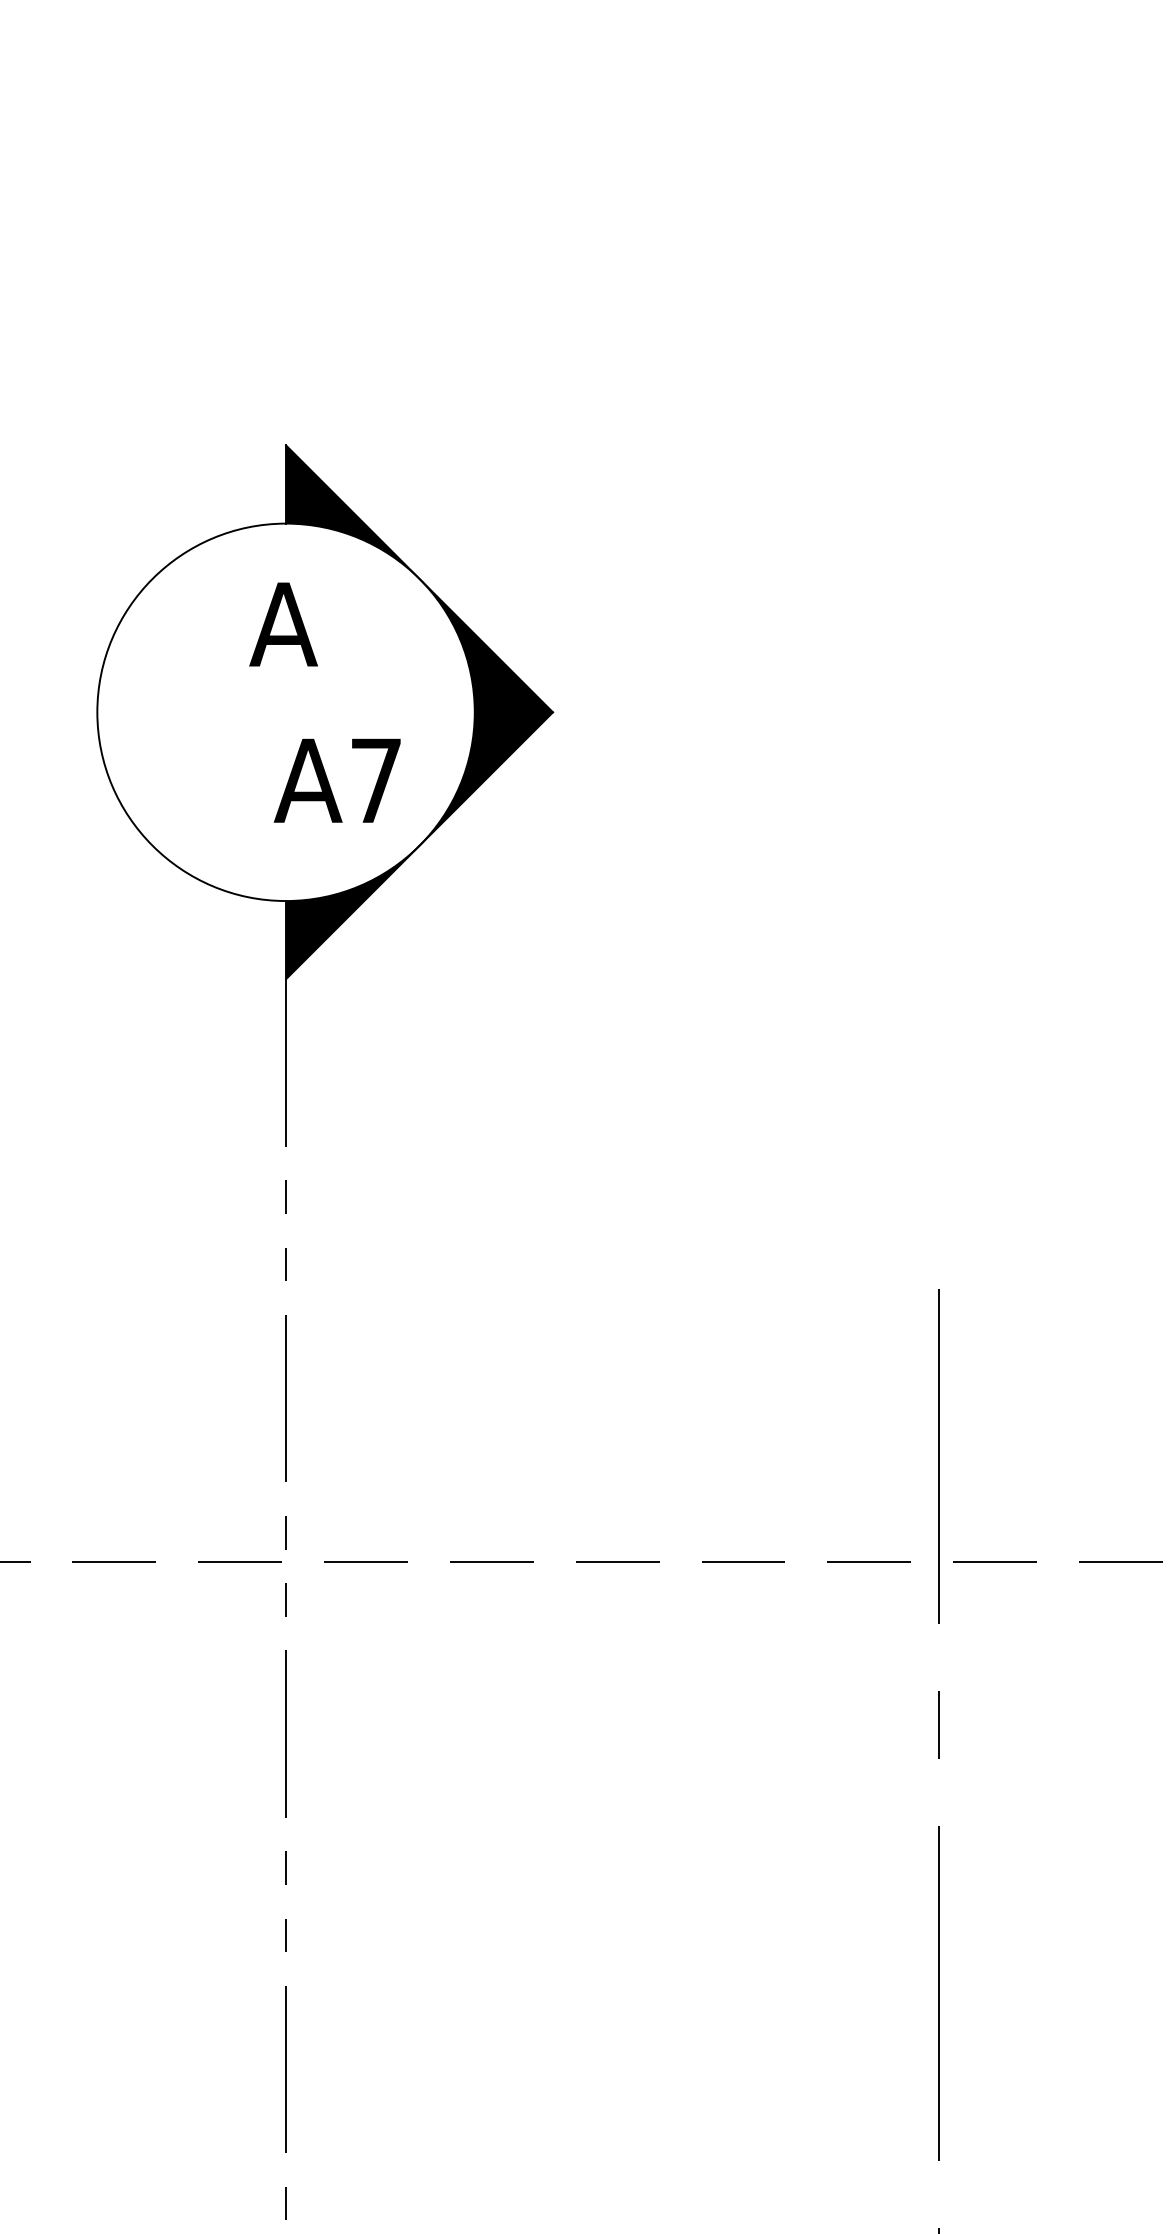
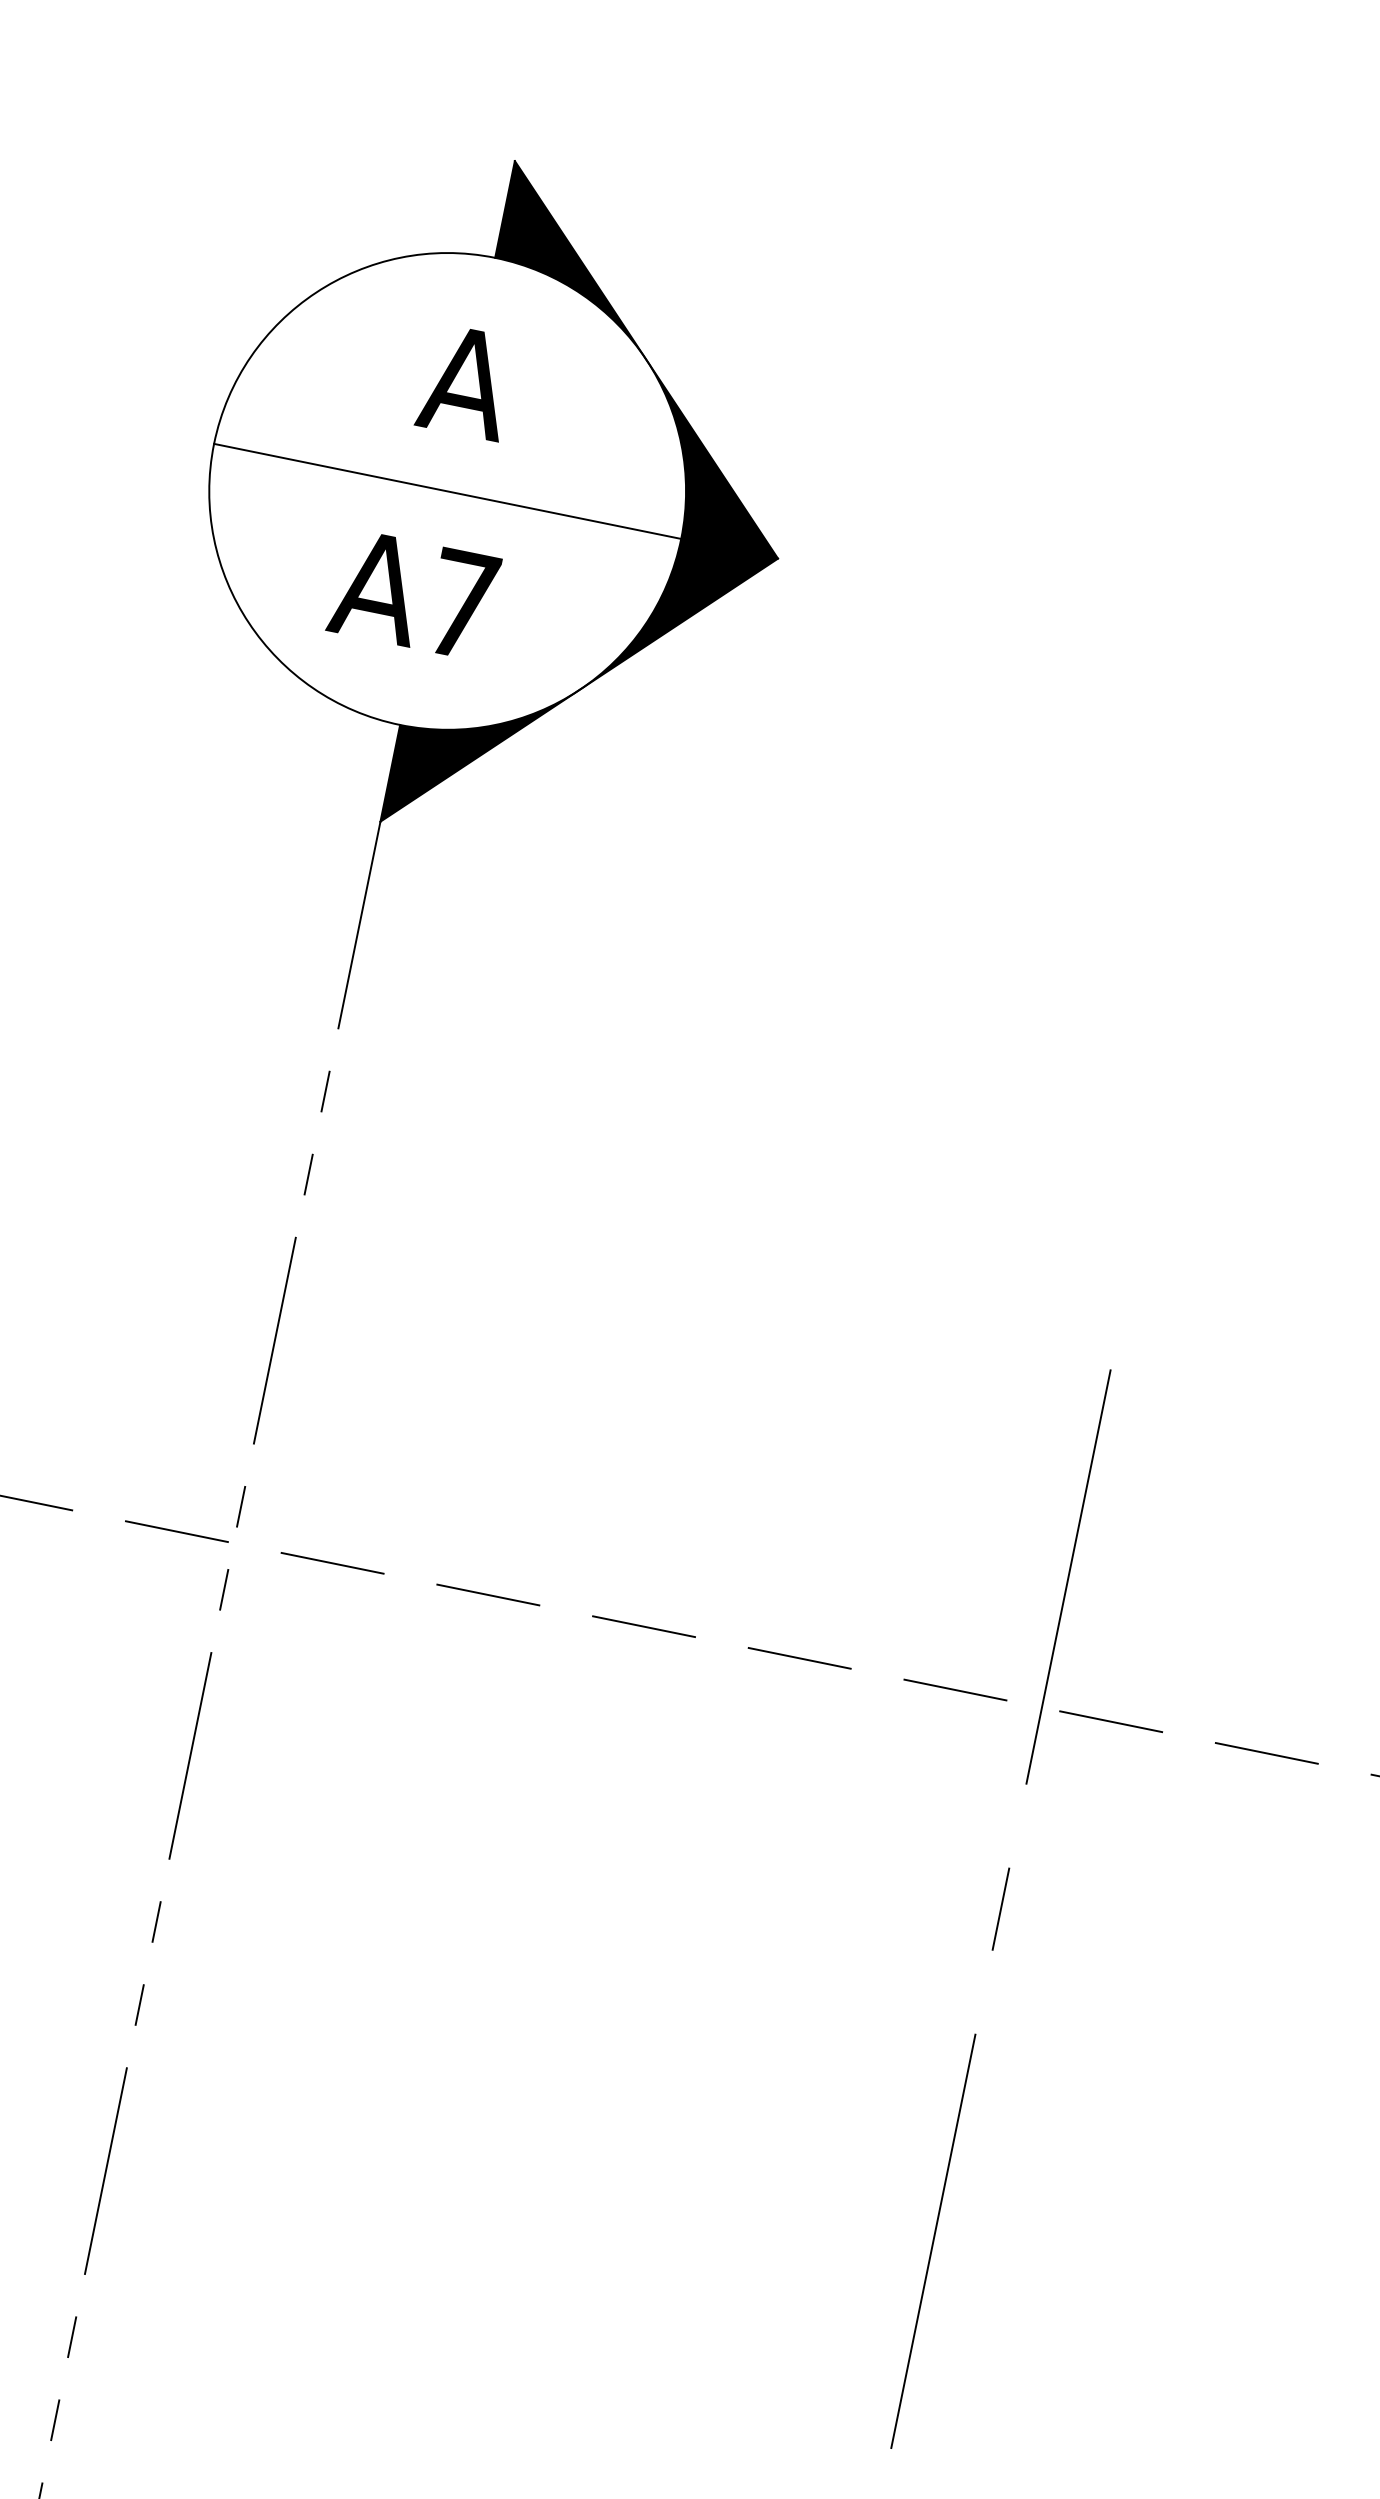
line: (285, 712) -> (446, 491), added
text: (336, 780) -> (413, 594), moved

